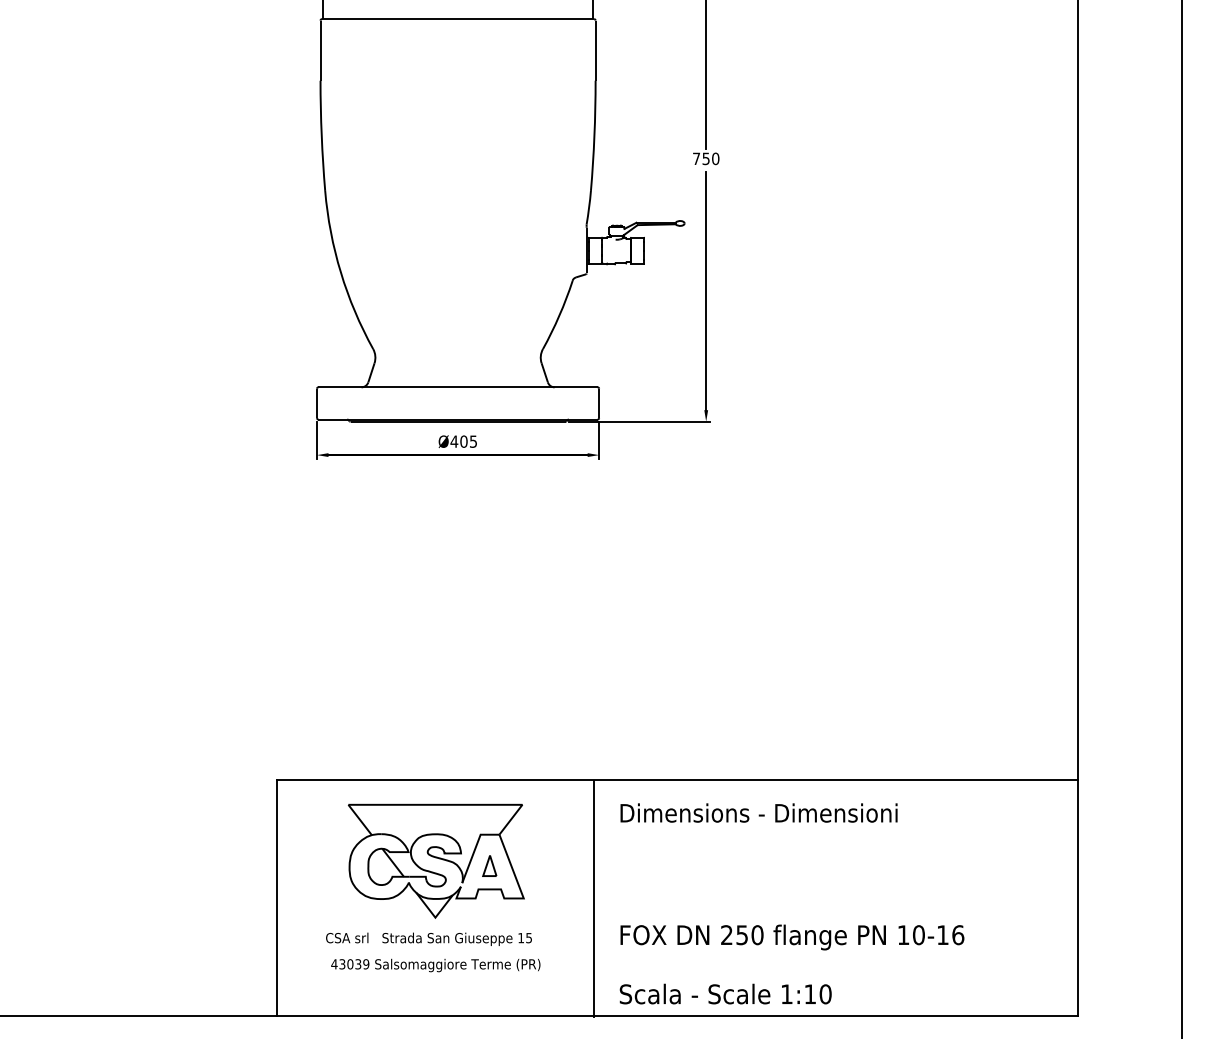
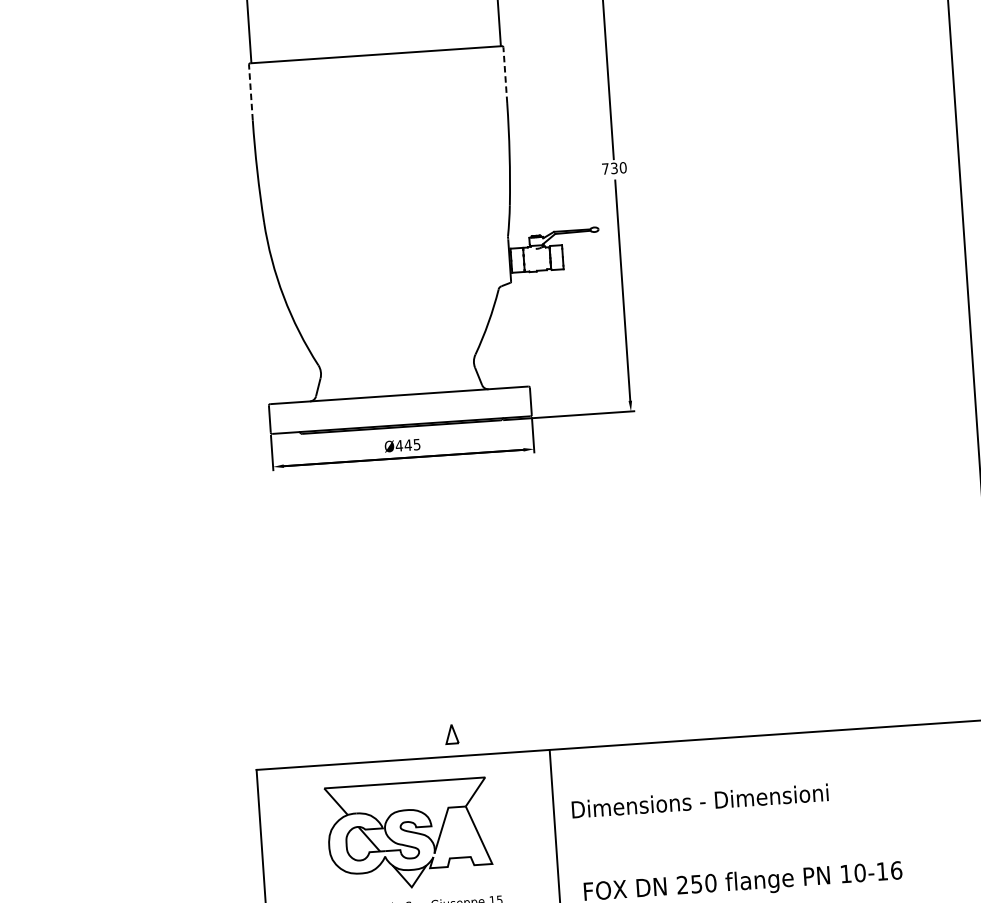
line: (320, 50) -> (250, 92), solid -> dashed
line: (595, 50) -> (505, 75), solid -> dashed
text: (705, 158) -> (613, 168), 750 -> 730
text: (463, 441) -> (407, 445), Ø405 -> Ø445
text: (758, 812) -> (699, 800), moved
part: (489, 865) -> (451, 733), moved

